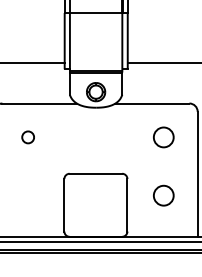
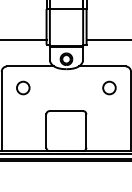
circle: (28, 136) -> (23, 87), size x1.67
circle: (163, 194) -> (109, 124), removed

